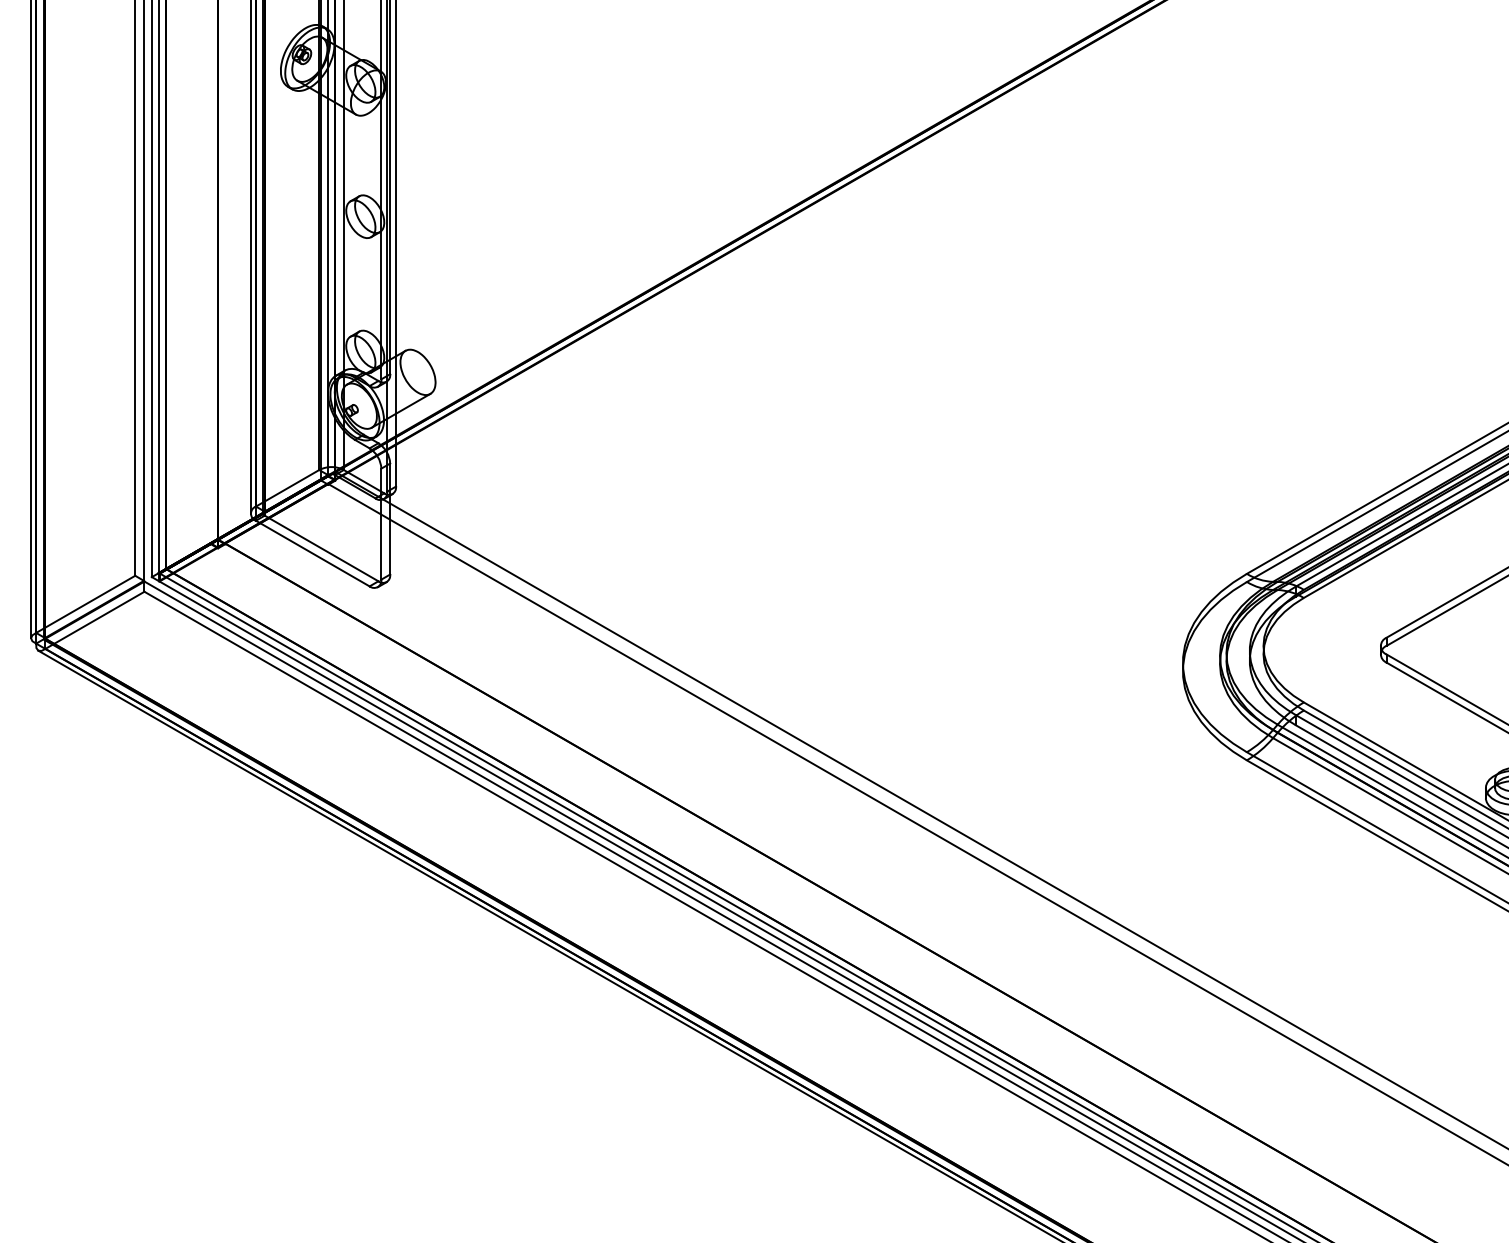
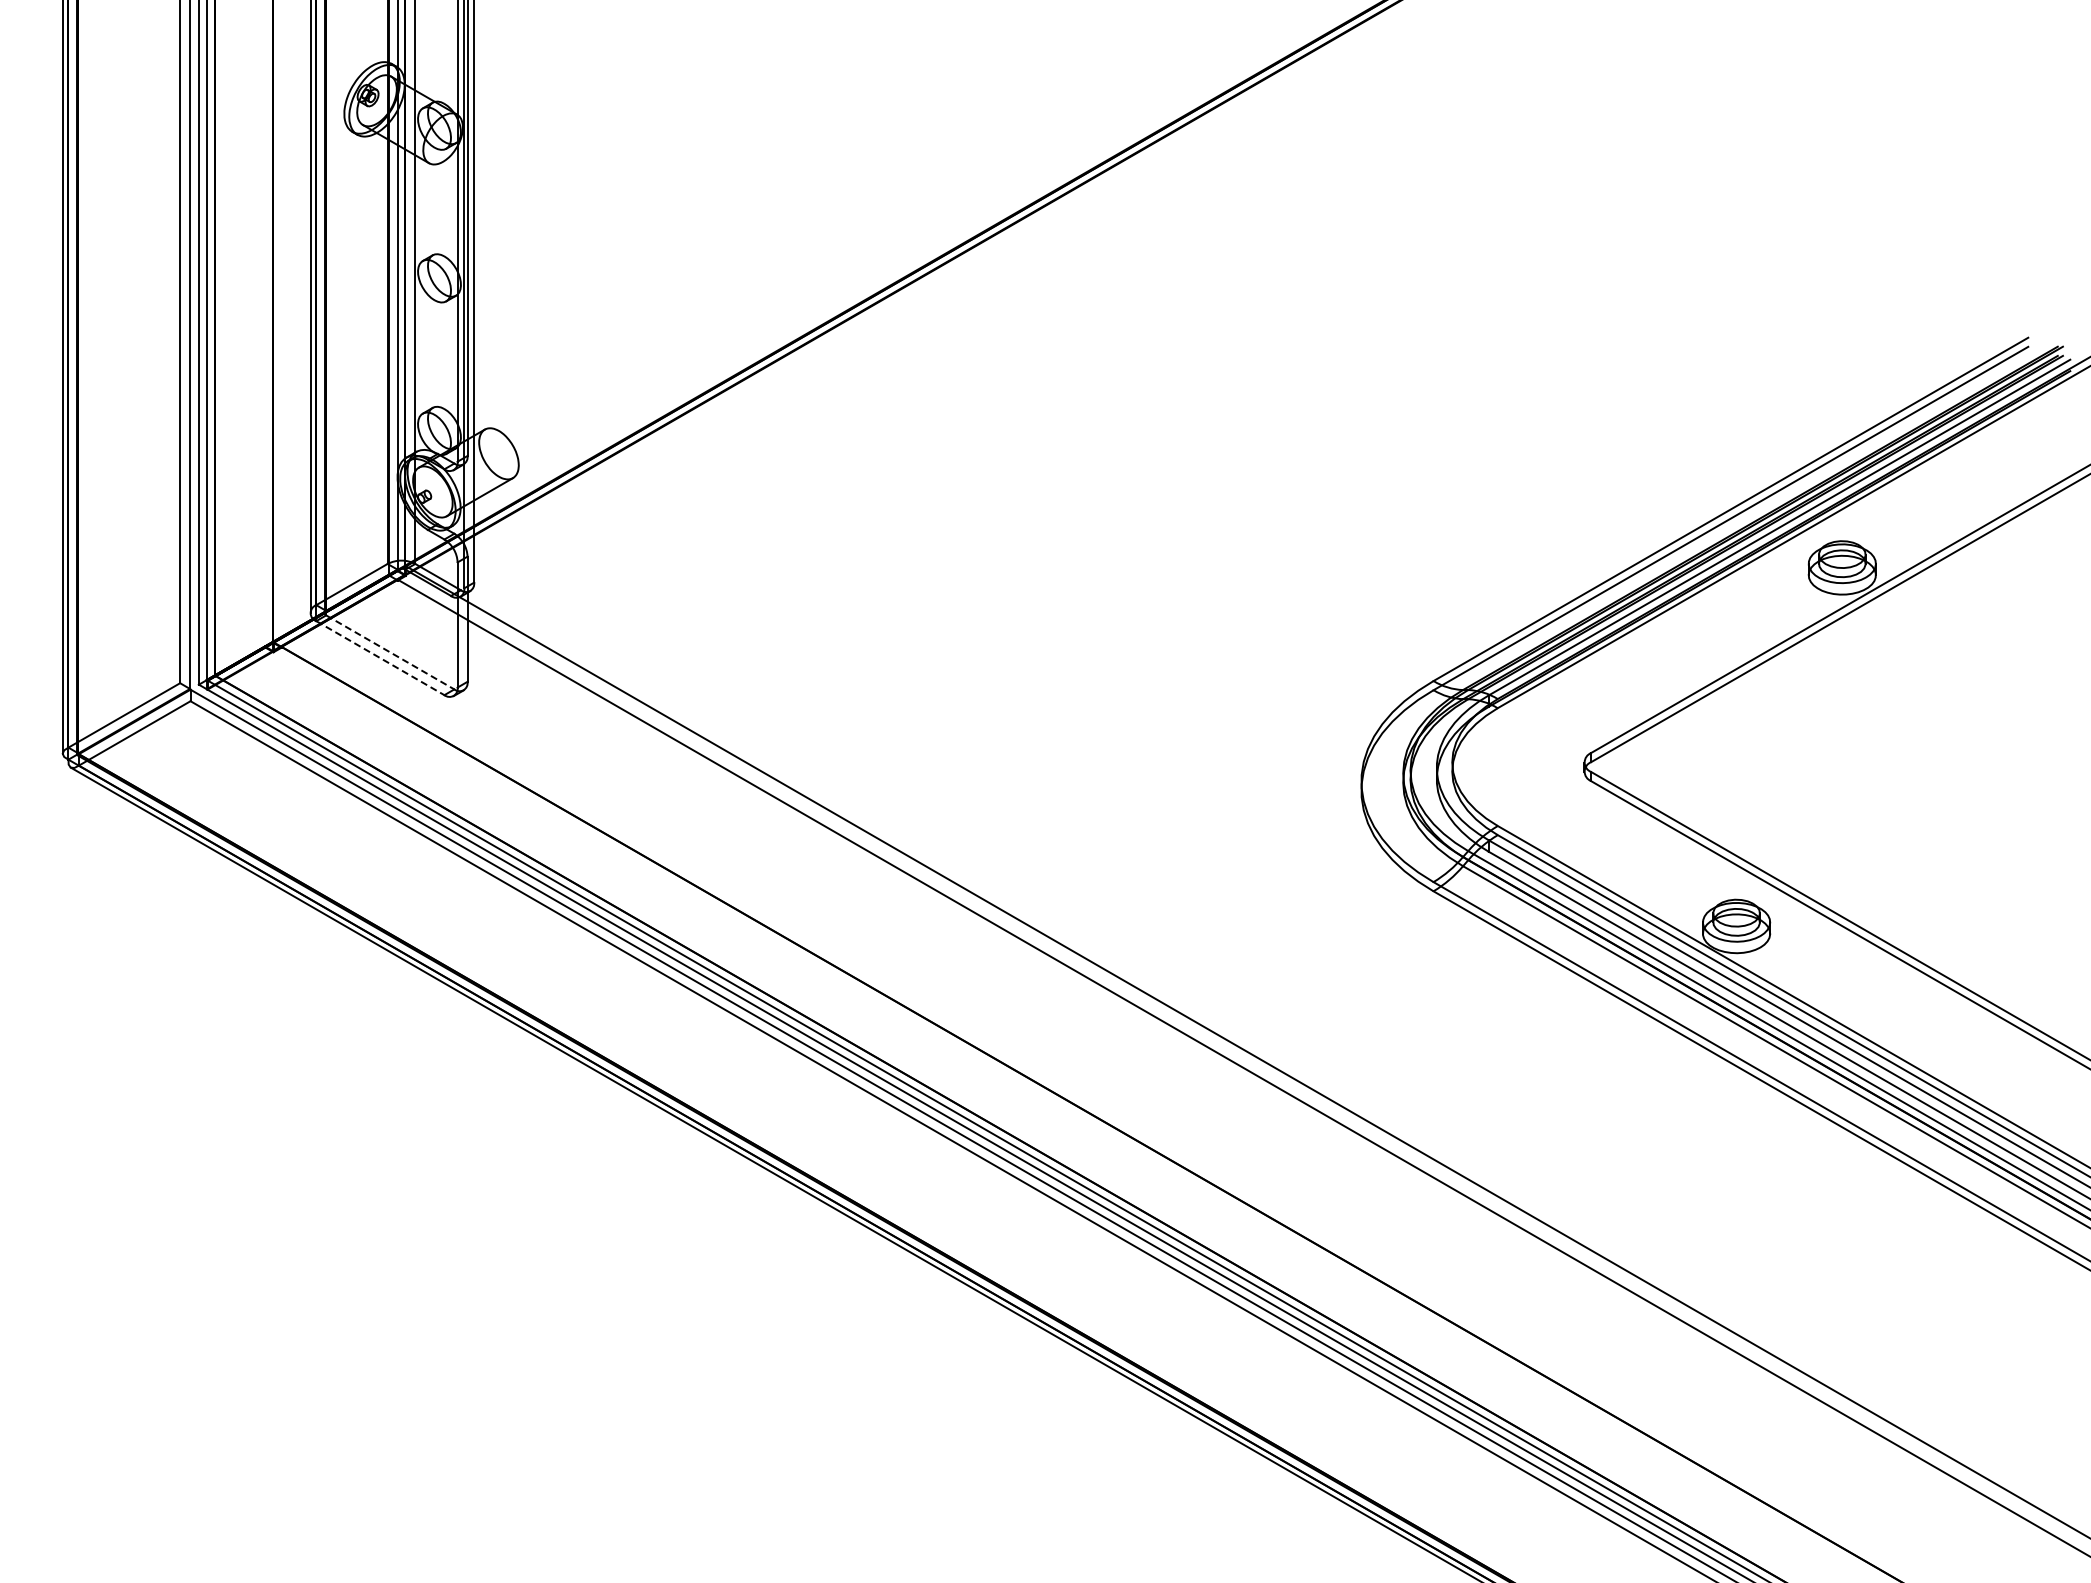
line: (321, 548) -> (390, 652), solid -> dashed
line: (312, 553) -> (380, 658), solid -> dashed

